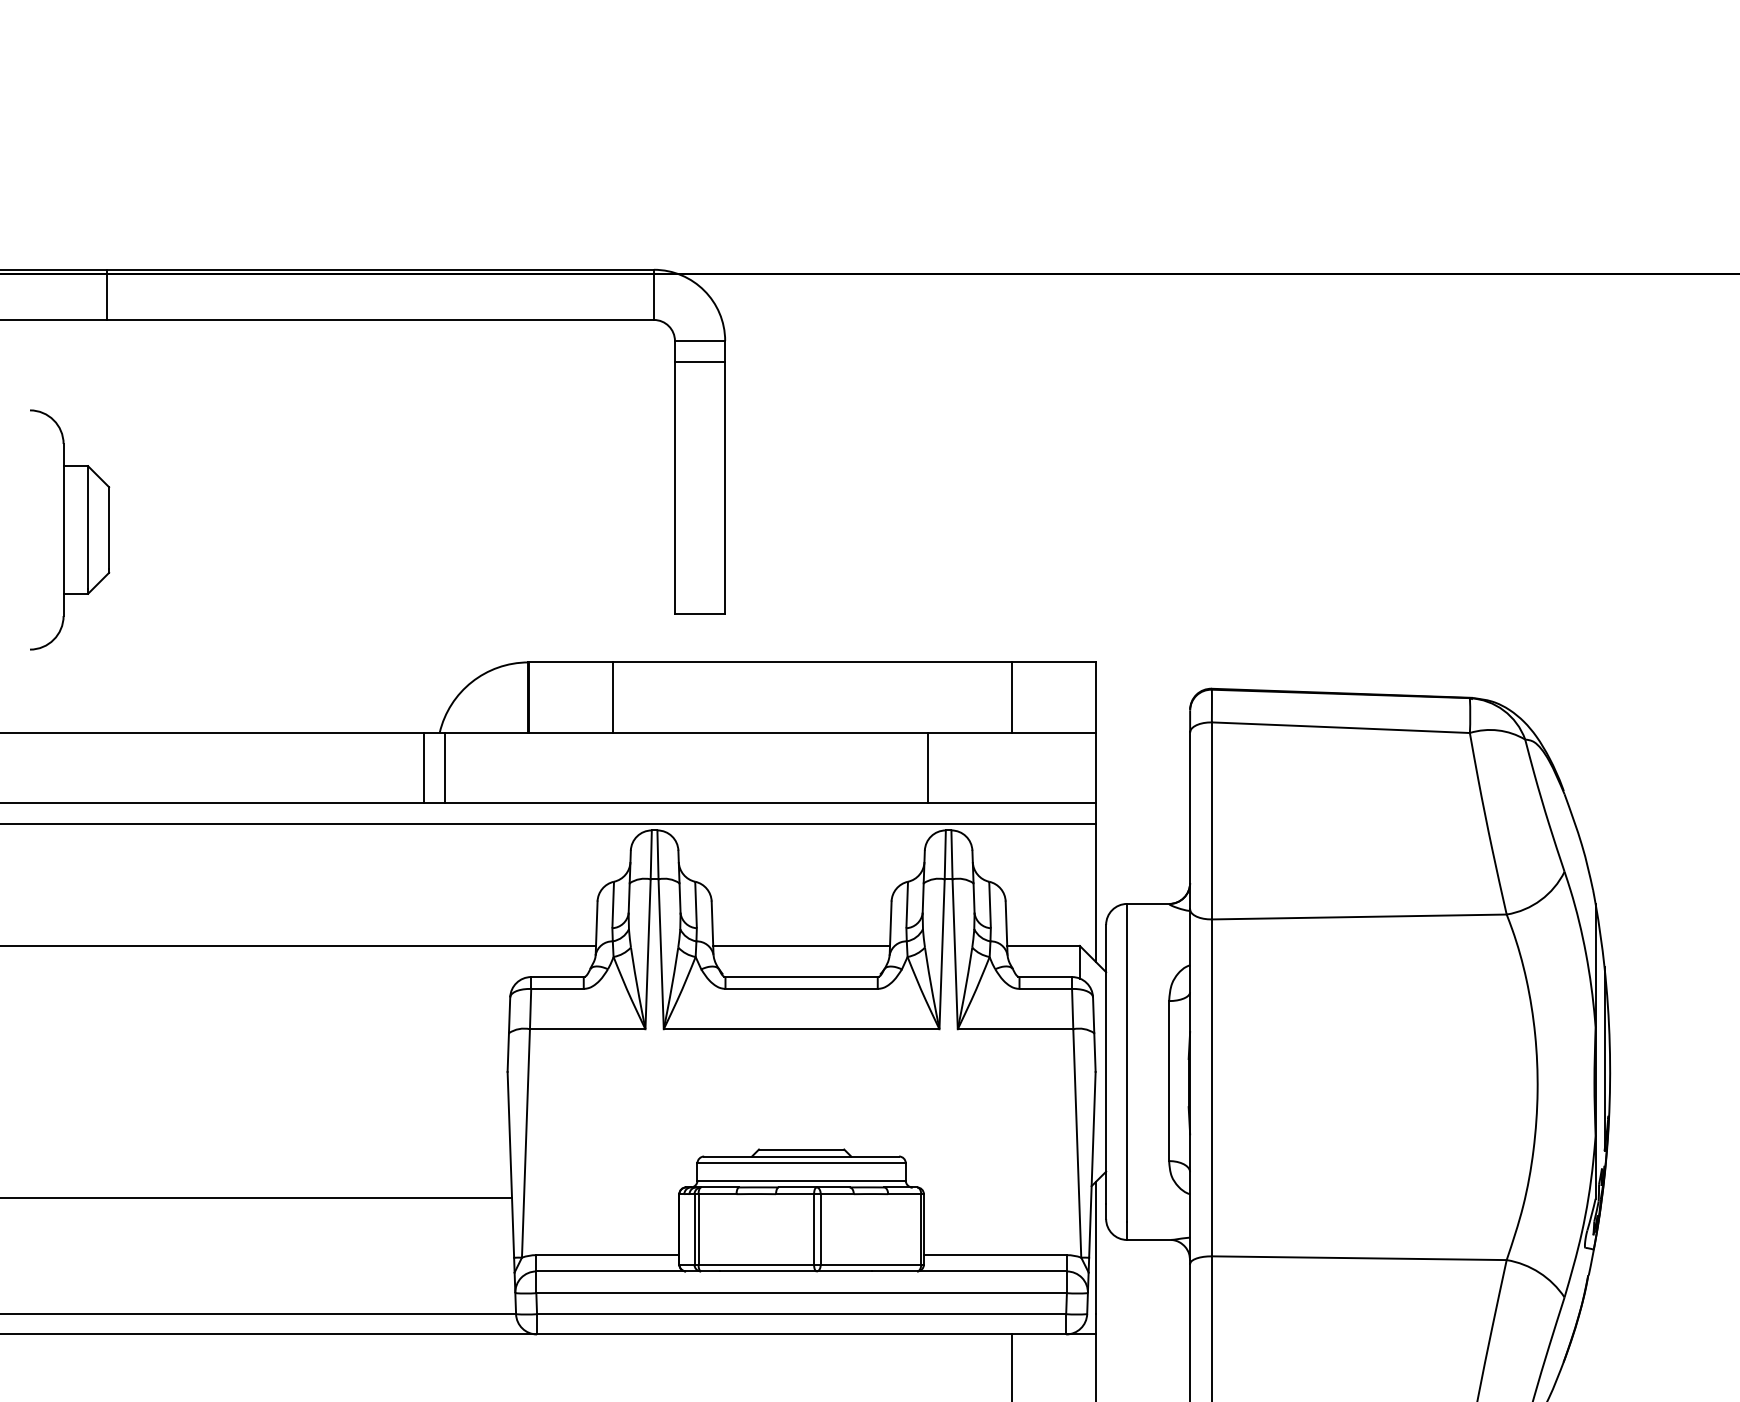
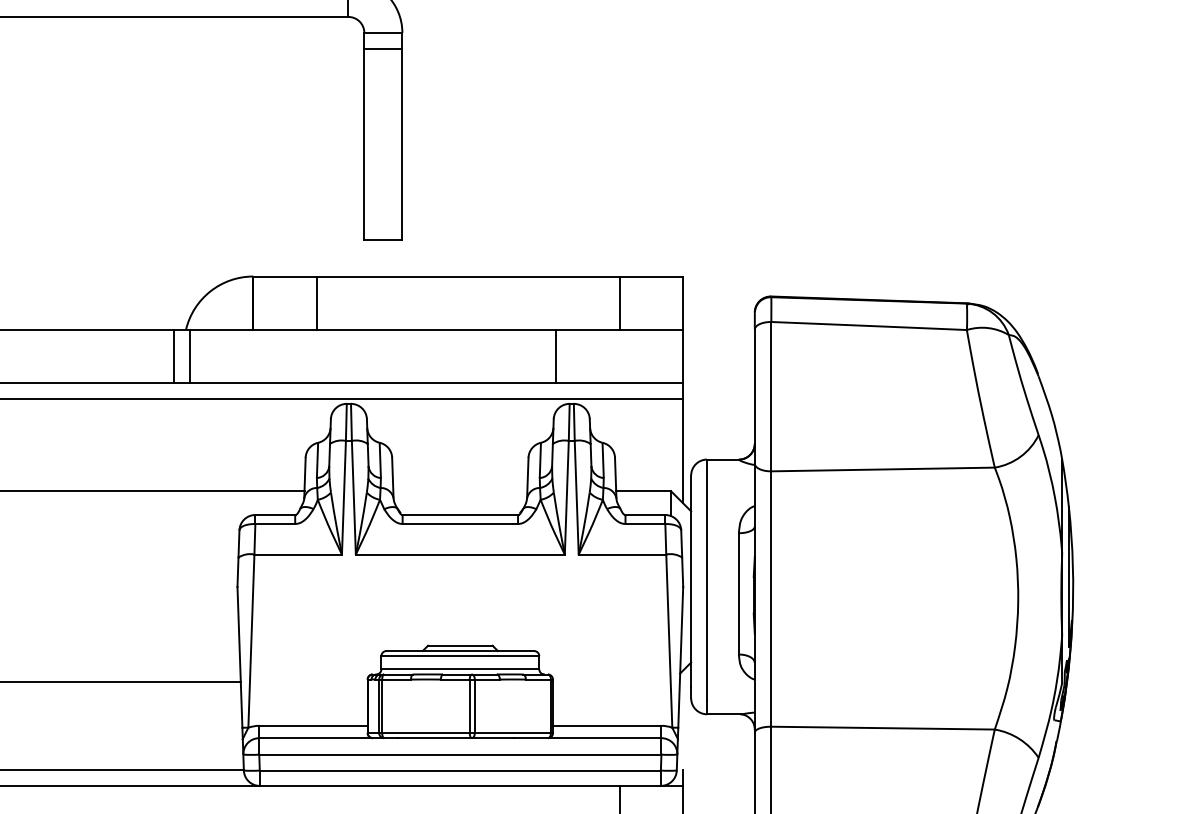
line: (801, 945) -> (460, 491), removed
line: (1095, 1247) -> (683, 720), removed

